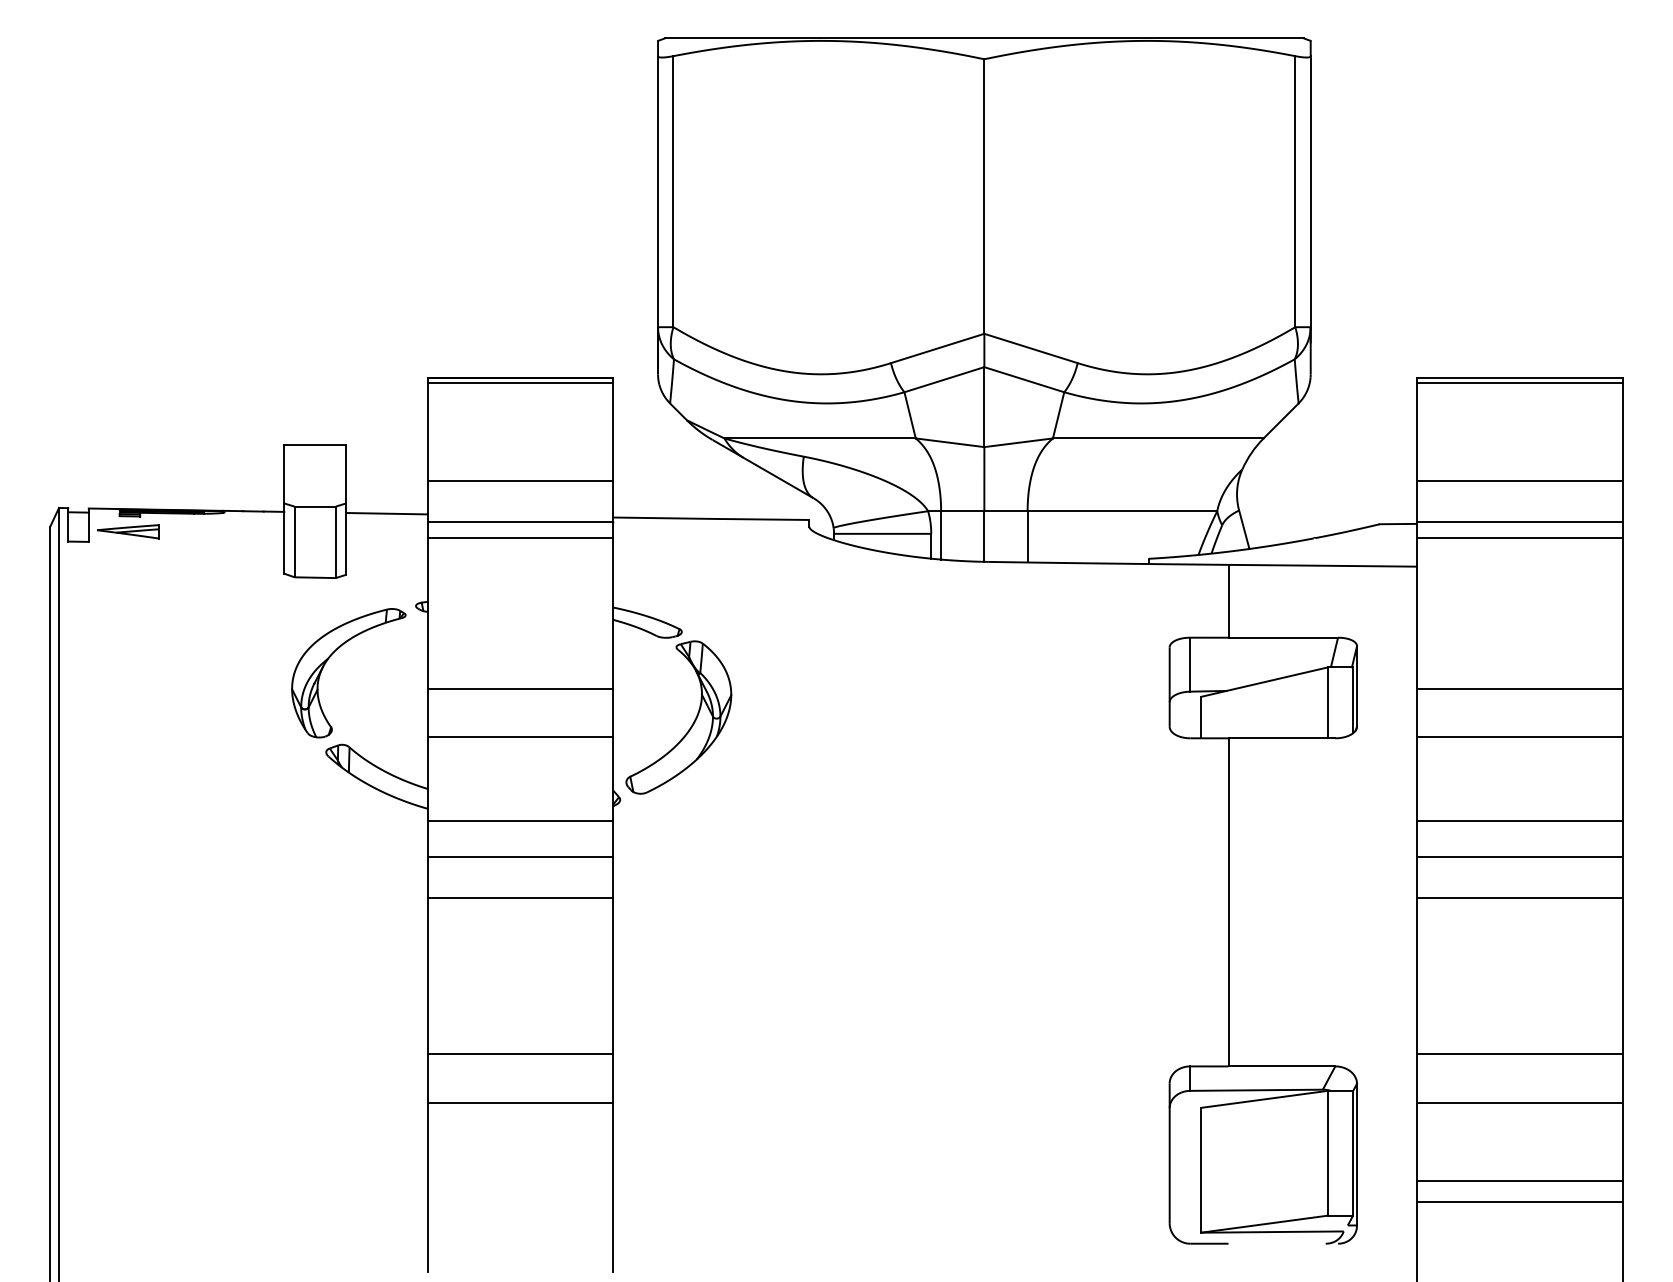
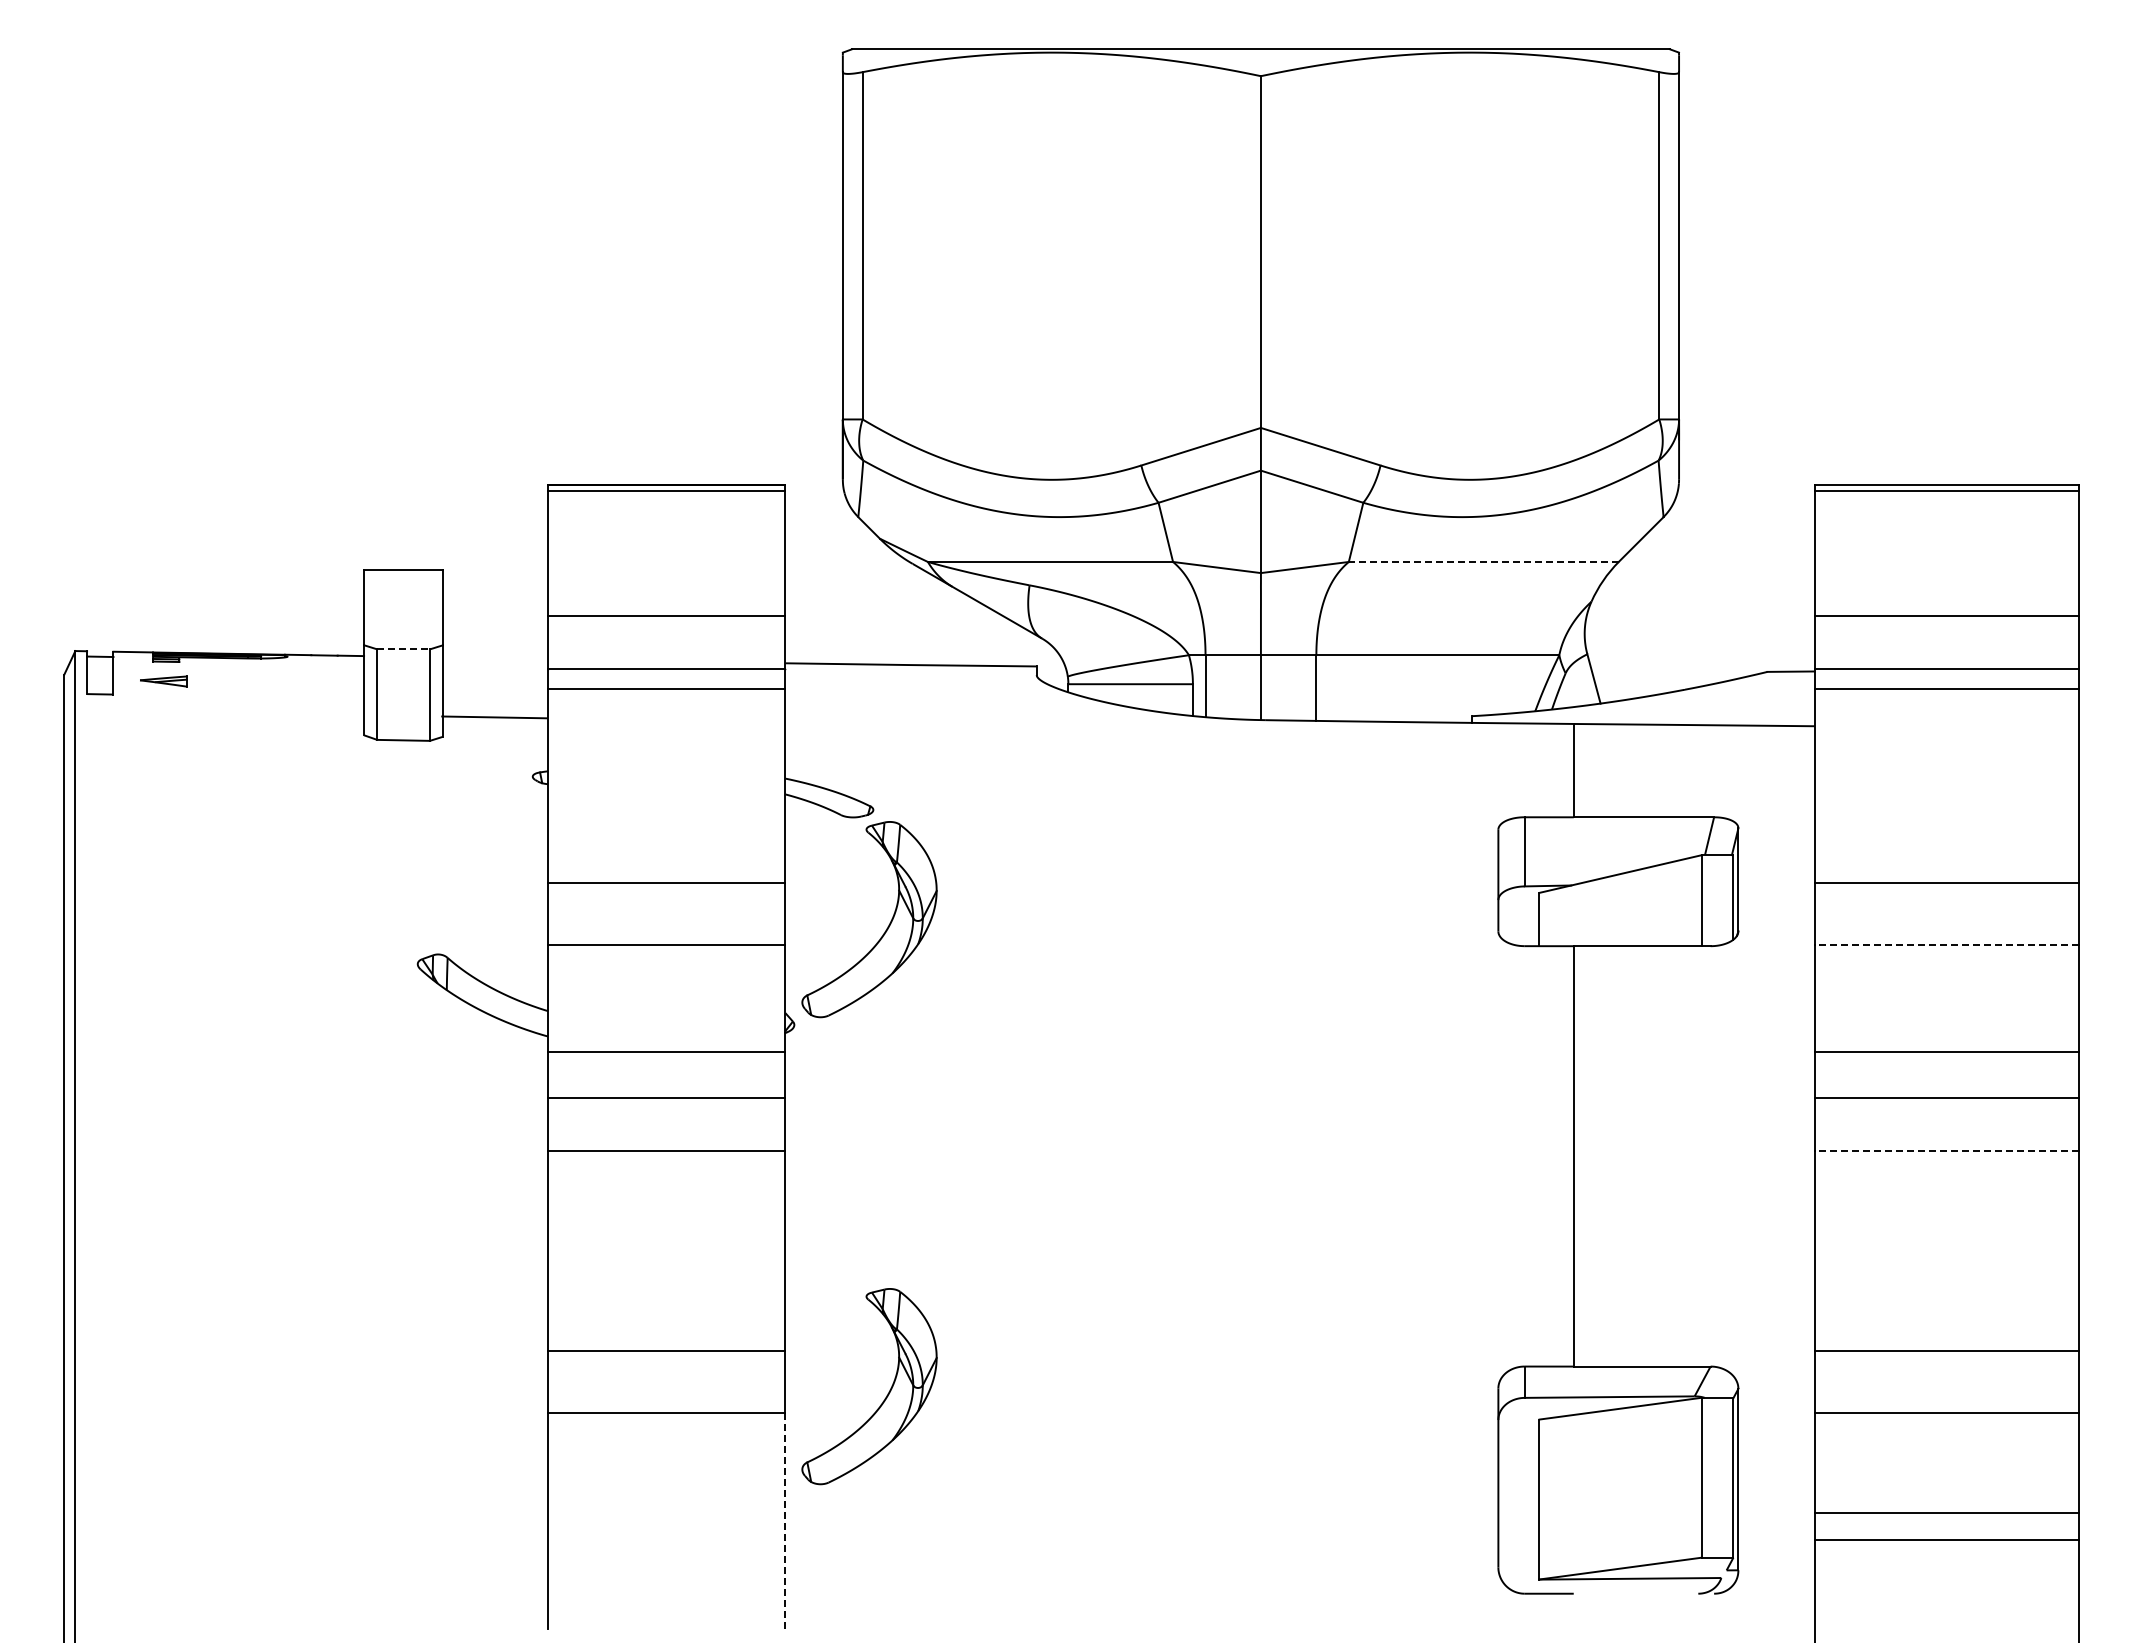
line: (1158, 438) -> (1483, 561), solid -> dashed
line: (315, 506) -> (404, 649), solid -> dashed
line: (386, 513) -> (494, 717), moved
part: (127, 531) -> (163, 681), size x0.6
part: (329, 658) -> (421, 844), removed
line: (1519, 737) -> (1946, 944), solid -> dashed
line: (1519, 897) -> (1946, 1150), solid -> dashed
part: (690, 1091) -> (884, 1398), added
line: (613, 1186) -> (785, 1520), solid -> dashed

